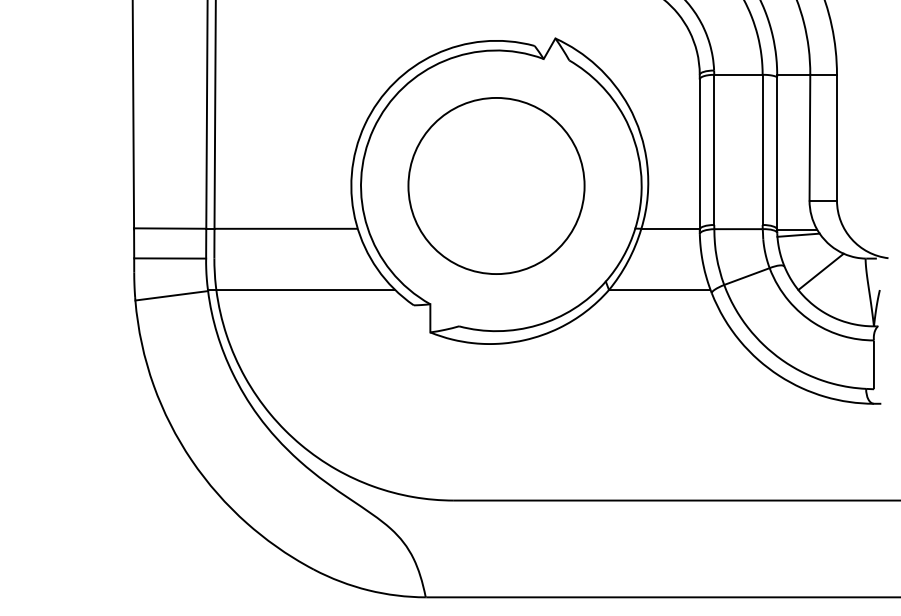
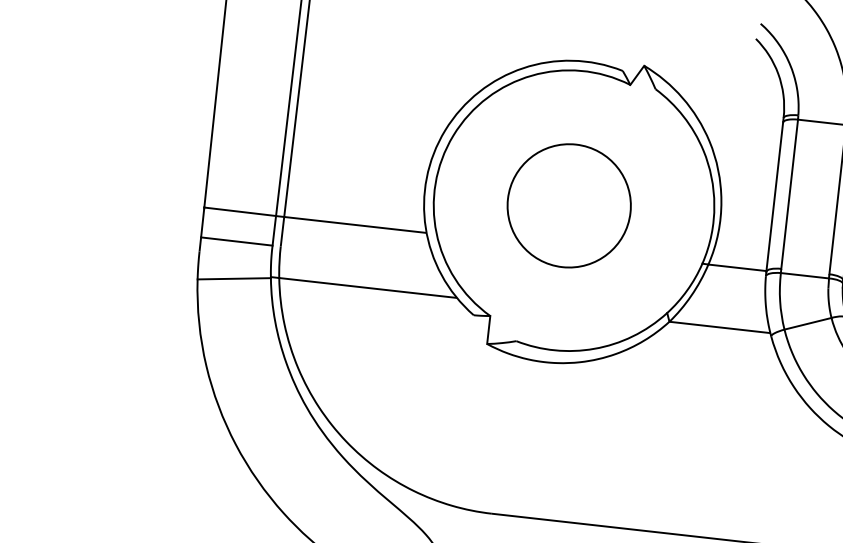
circle: (496, 185) -> (569, 205), size x0.7

